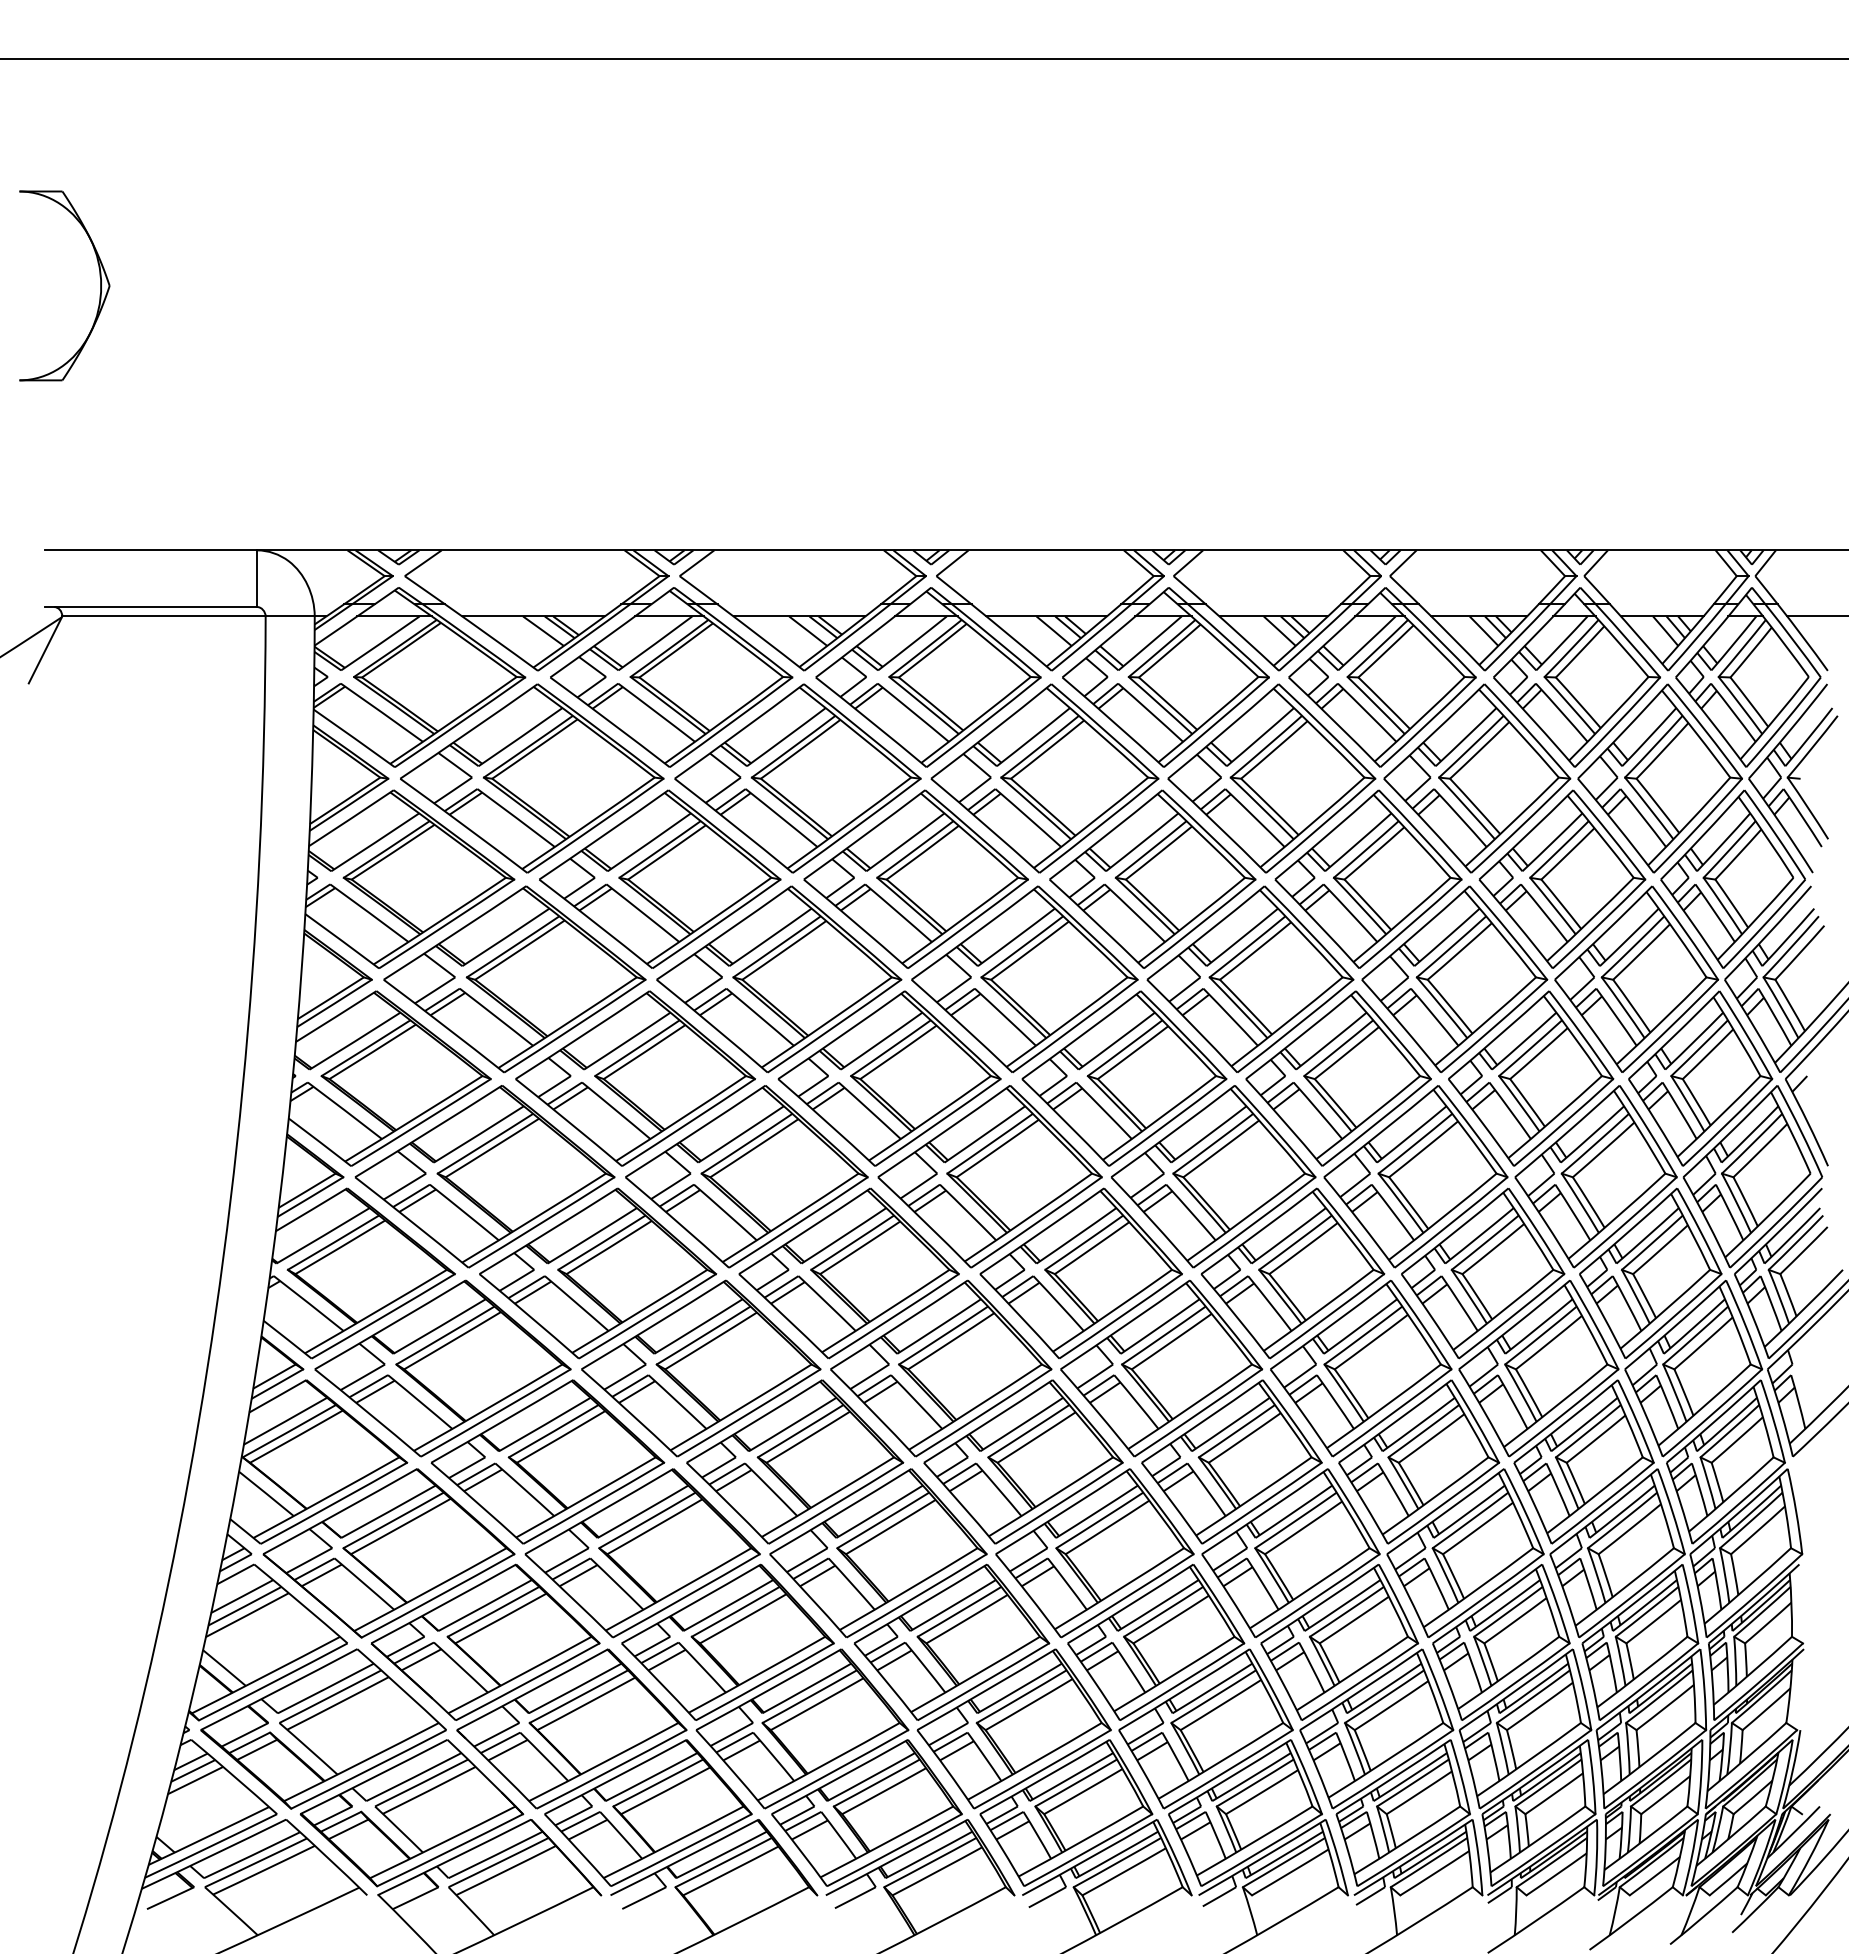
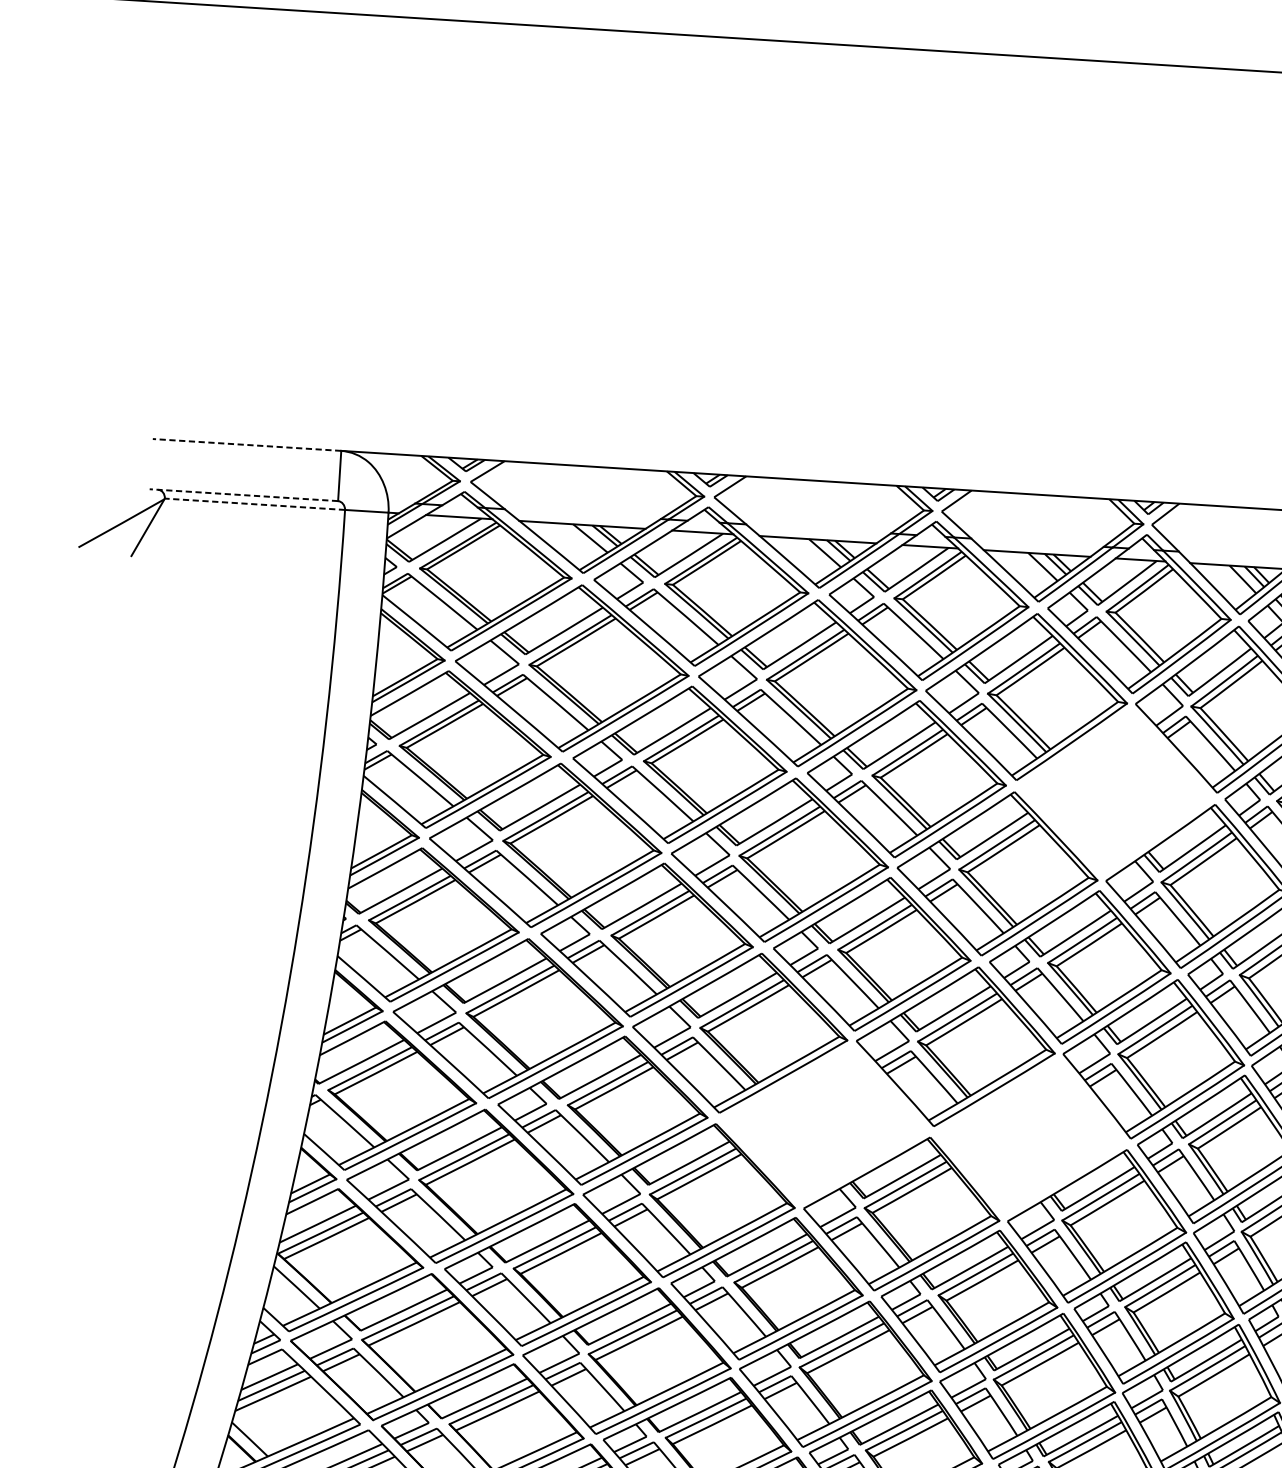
part: (100, 285) -> (217, 207), removed
line: (150, 550) -> (246, 445), solid -> dashed
line: (150, 607) -> (243, 495), solid -> dashed
line: (163, 616) -> (254, 504), solid -> dashed
part: (1152, 878) -> (1116, 791), removed
part: (848, 1273) -> (824, 1124), removed
part: (1080, 1273) -> (1030, 1137), removed

